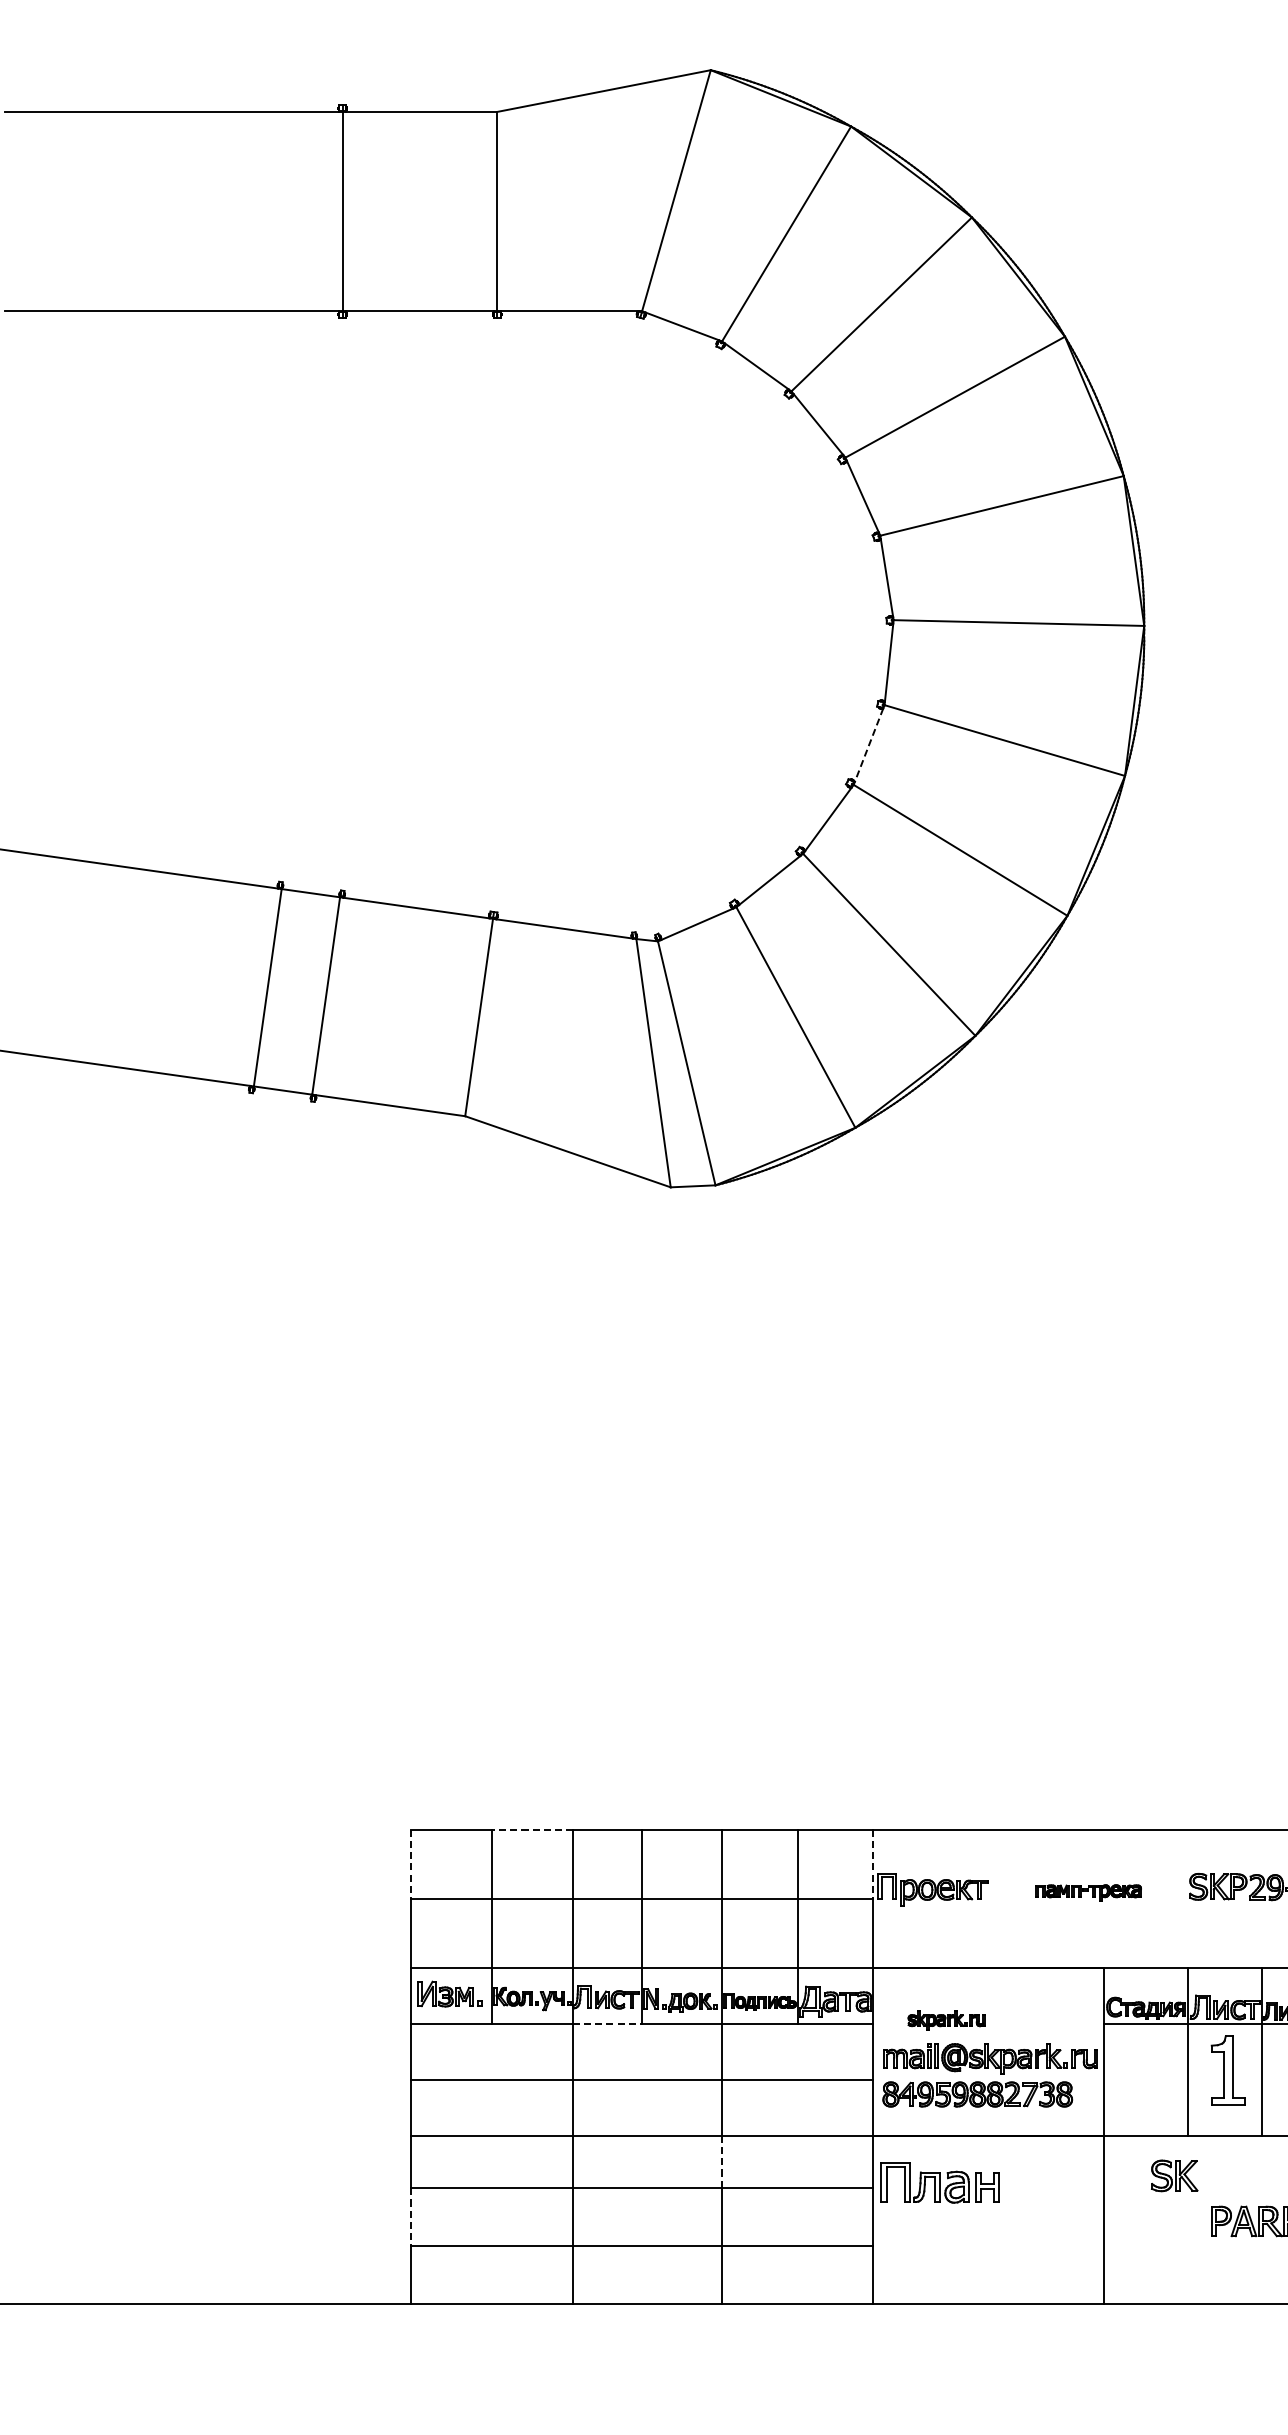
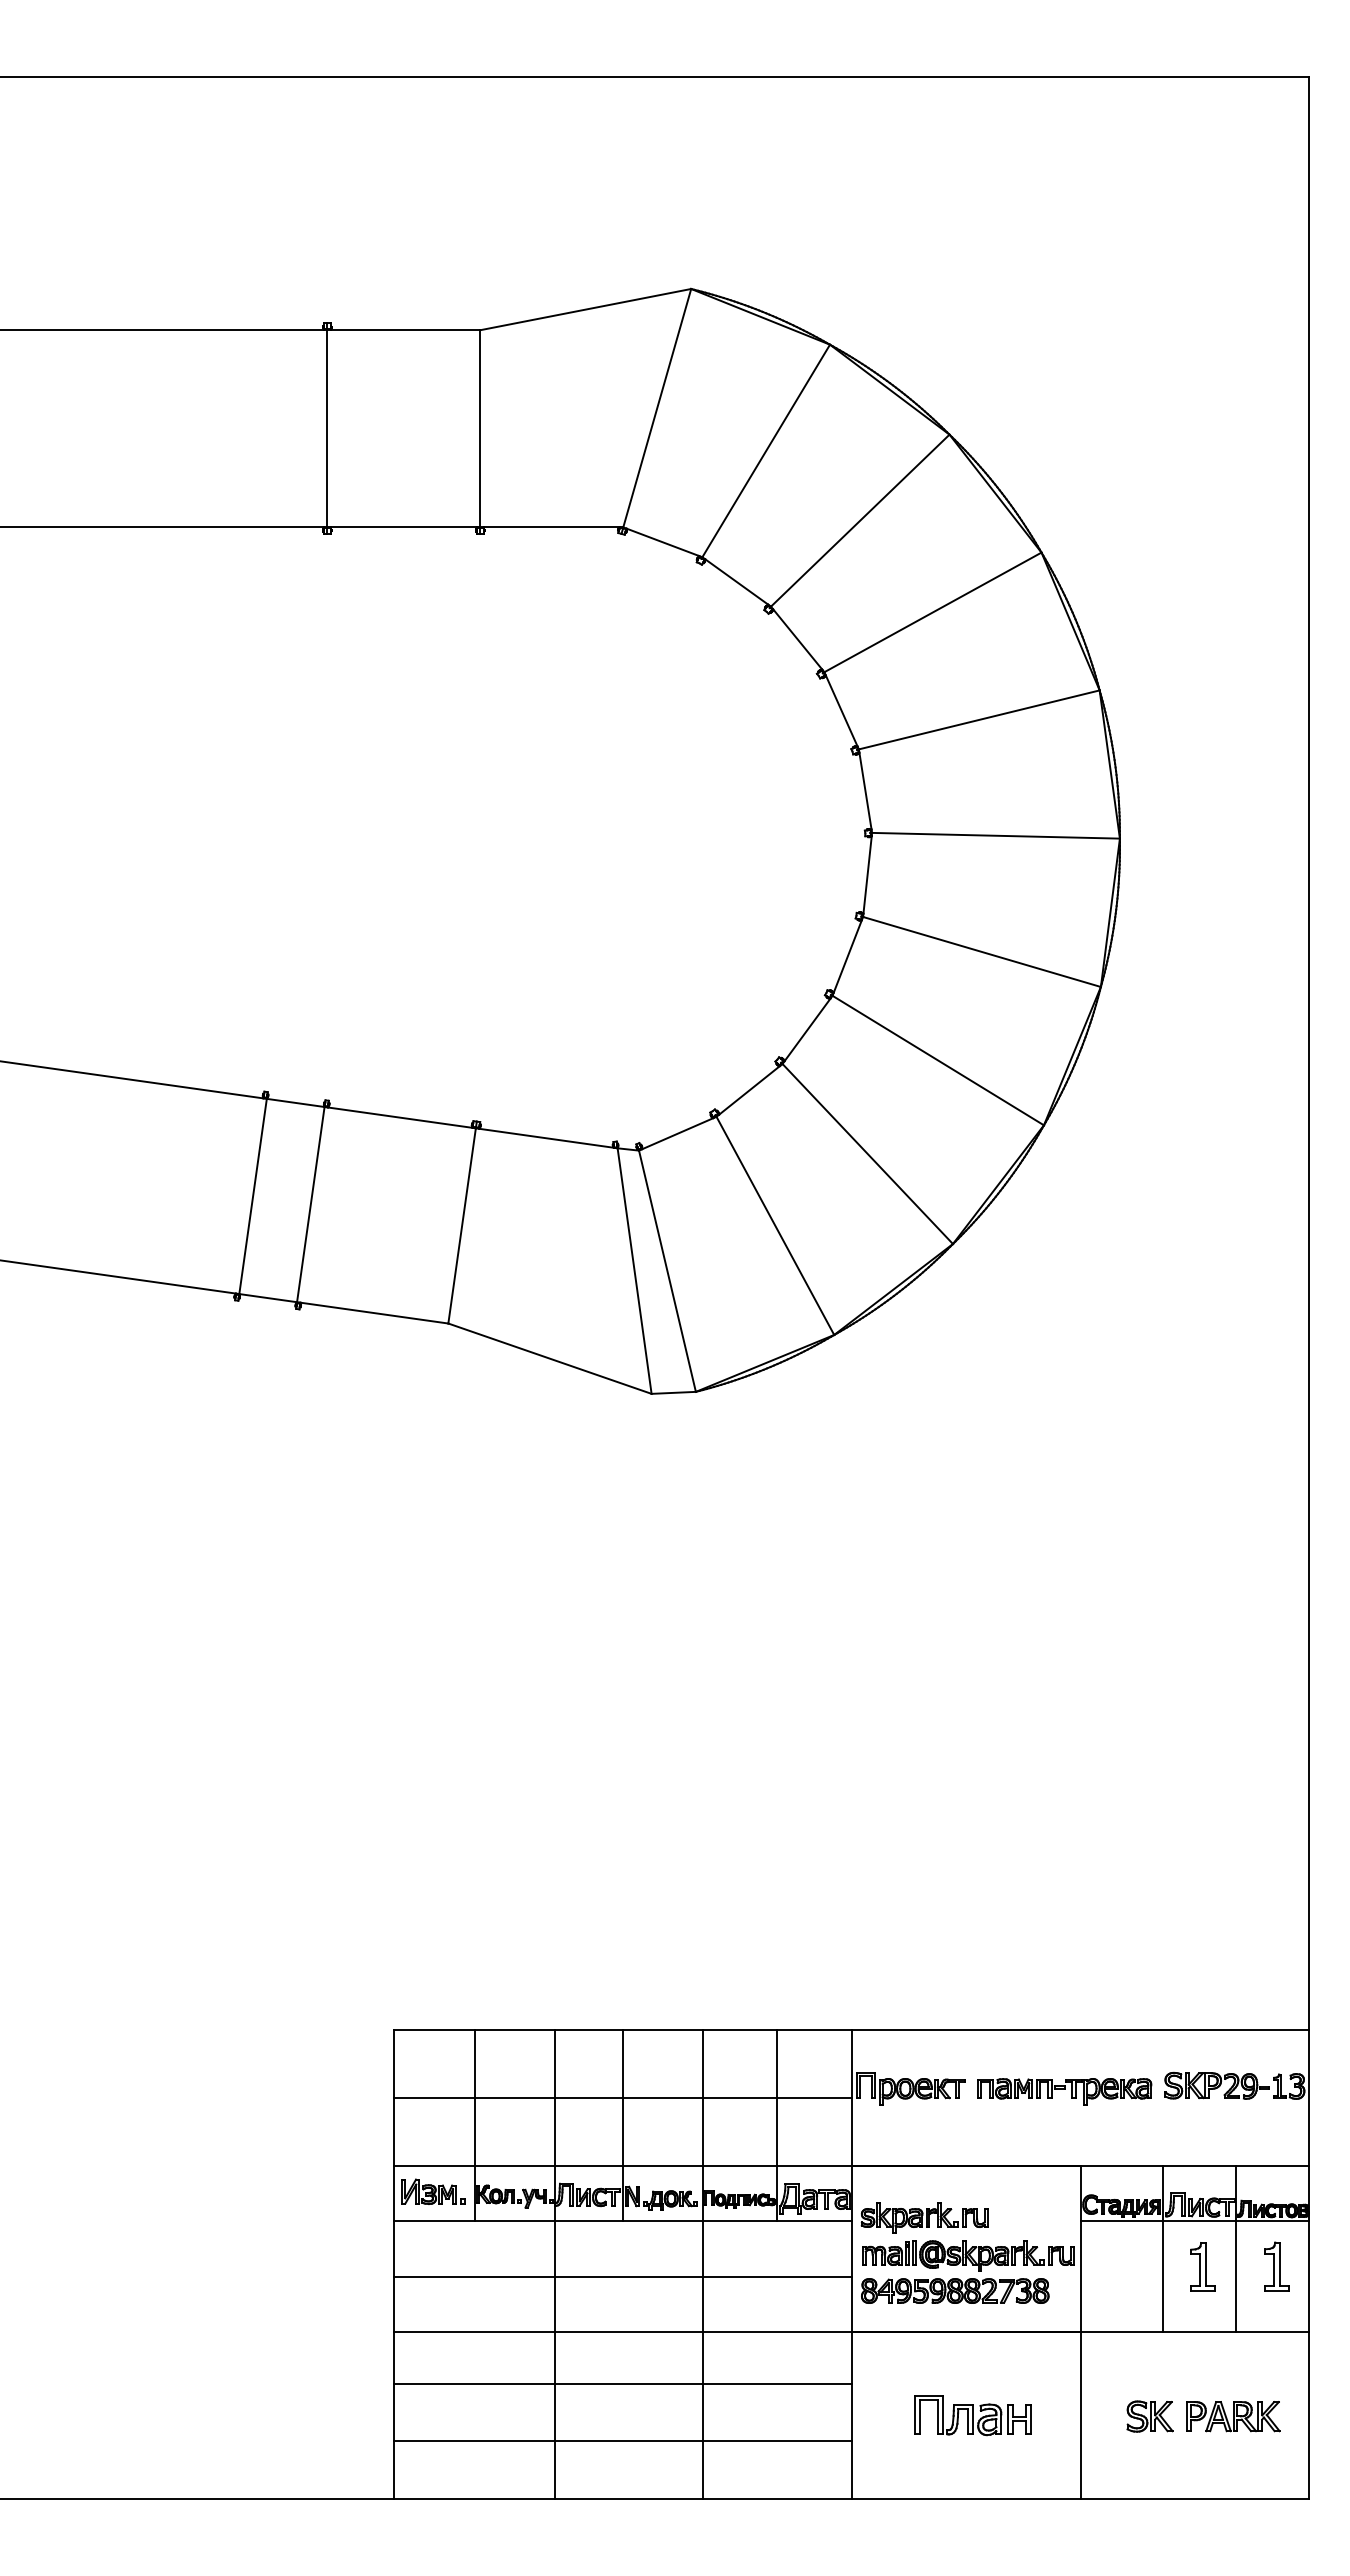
line: (868, 745) -> (847, 956), dashed -> solid
line: (532, 1830) -> (514, 2029), dashed -> solid
line: (410, 1865) -> (394, 2064), dashed -> solid
line: (872, 1865) -> (851, 2064), dashed -> solid
part: (1088, 1892) -> (1064, 2091), size x1.67
part: (946, 2020) -> (924, 2217), size x1.67
line: (607, 2024) -> (589, 2221), dashed -> solid
part: (1227, 2069) -> (1202, 2266), size x0.71
line: (722, 2162) -> (702, 2358), dashed -> solid
part: (1174, 2175) -> (1149, 2416), moved
part: (939, 2182) -> (972, 2415), moved
line: (410, 2217) -> (394, 2412), dashed -> solid

